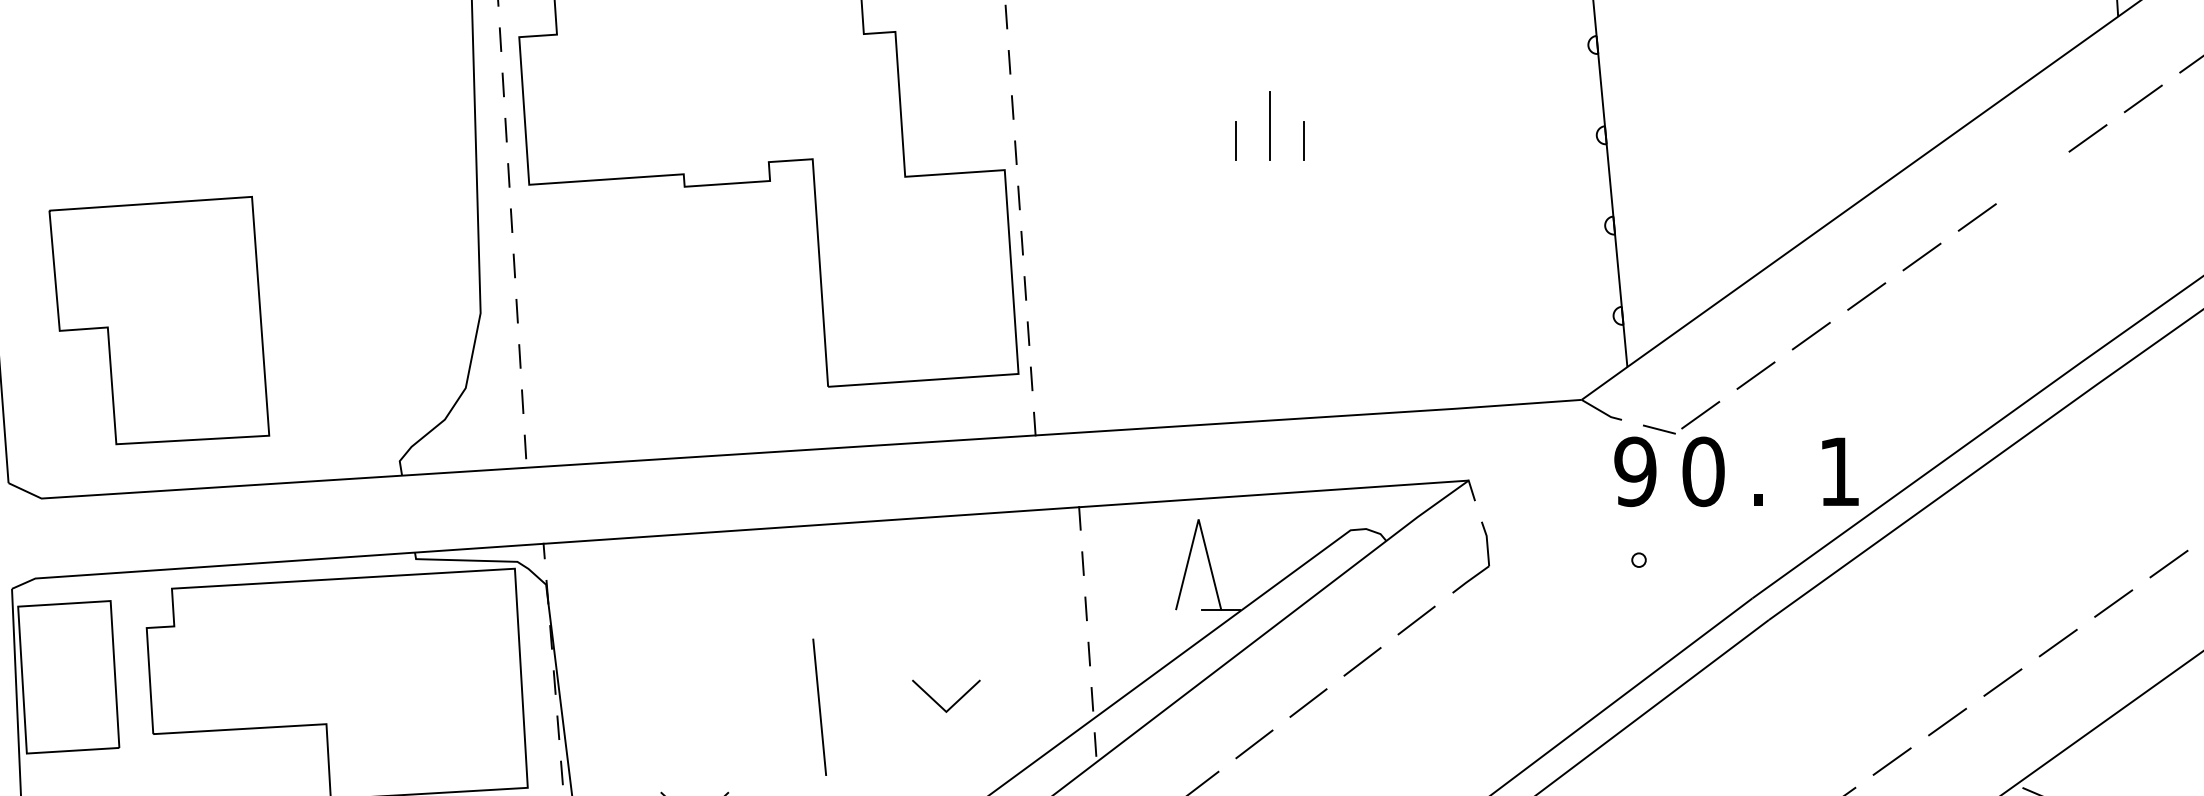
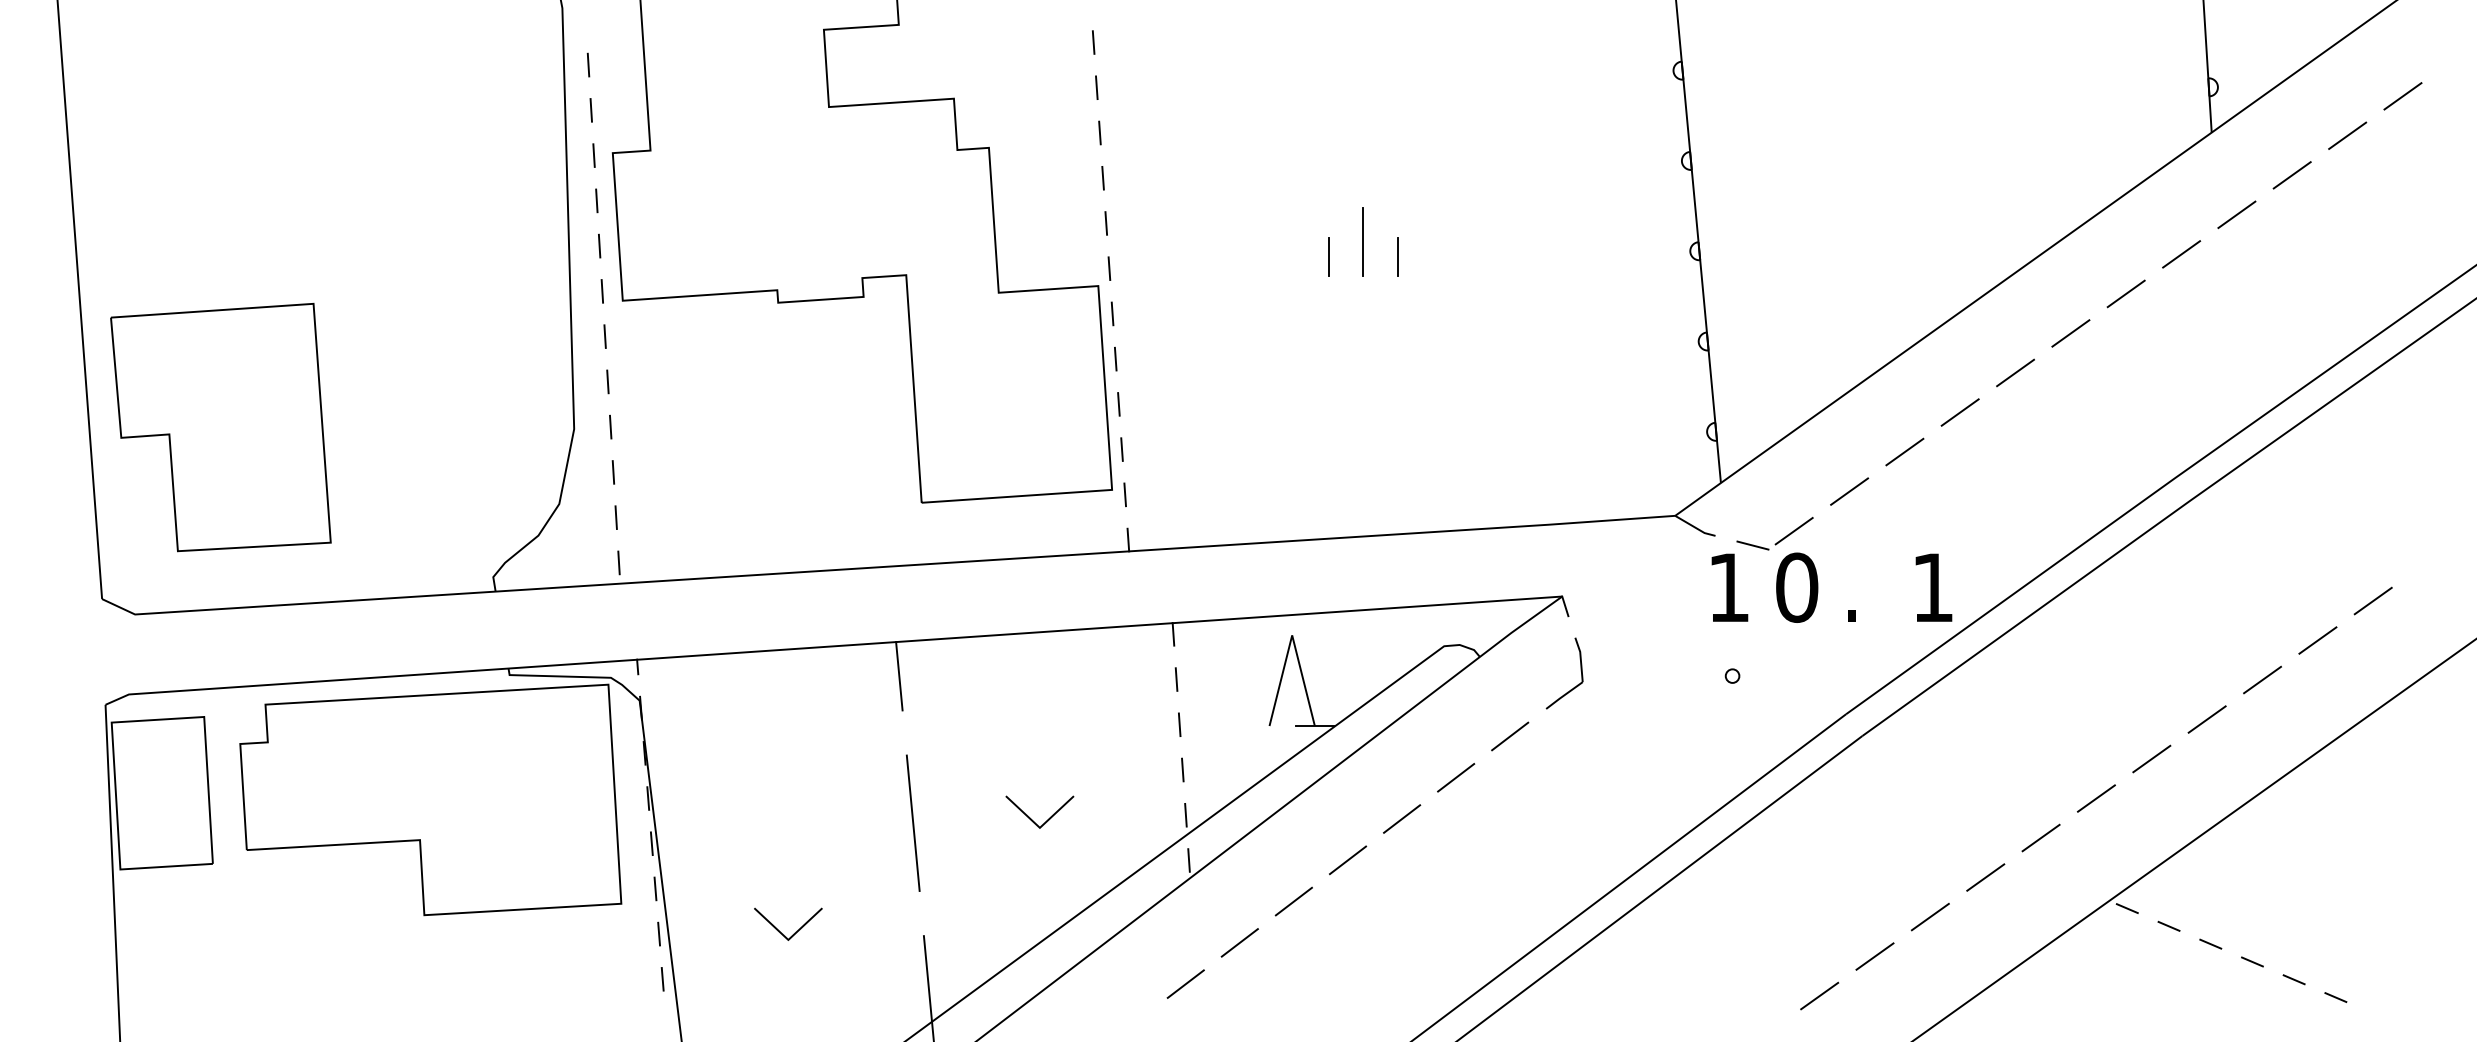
line: (2031, 177) -> (2125, 293), added
part: (158, 320) -> (220, 427), moved
text: (1634, 471) -> (1728, 587), 9 -> 1
line: (805, 560) -> (899, 676), added

